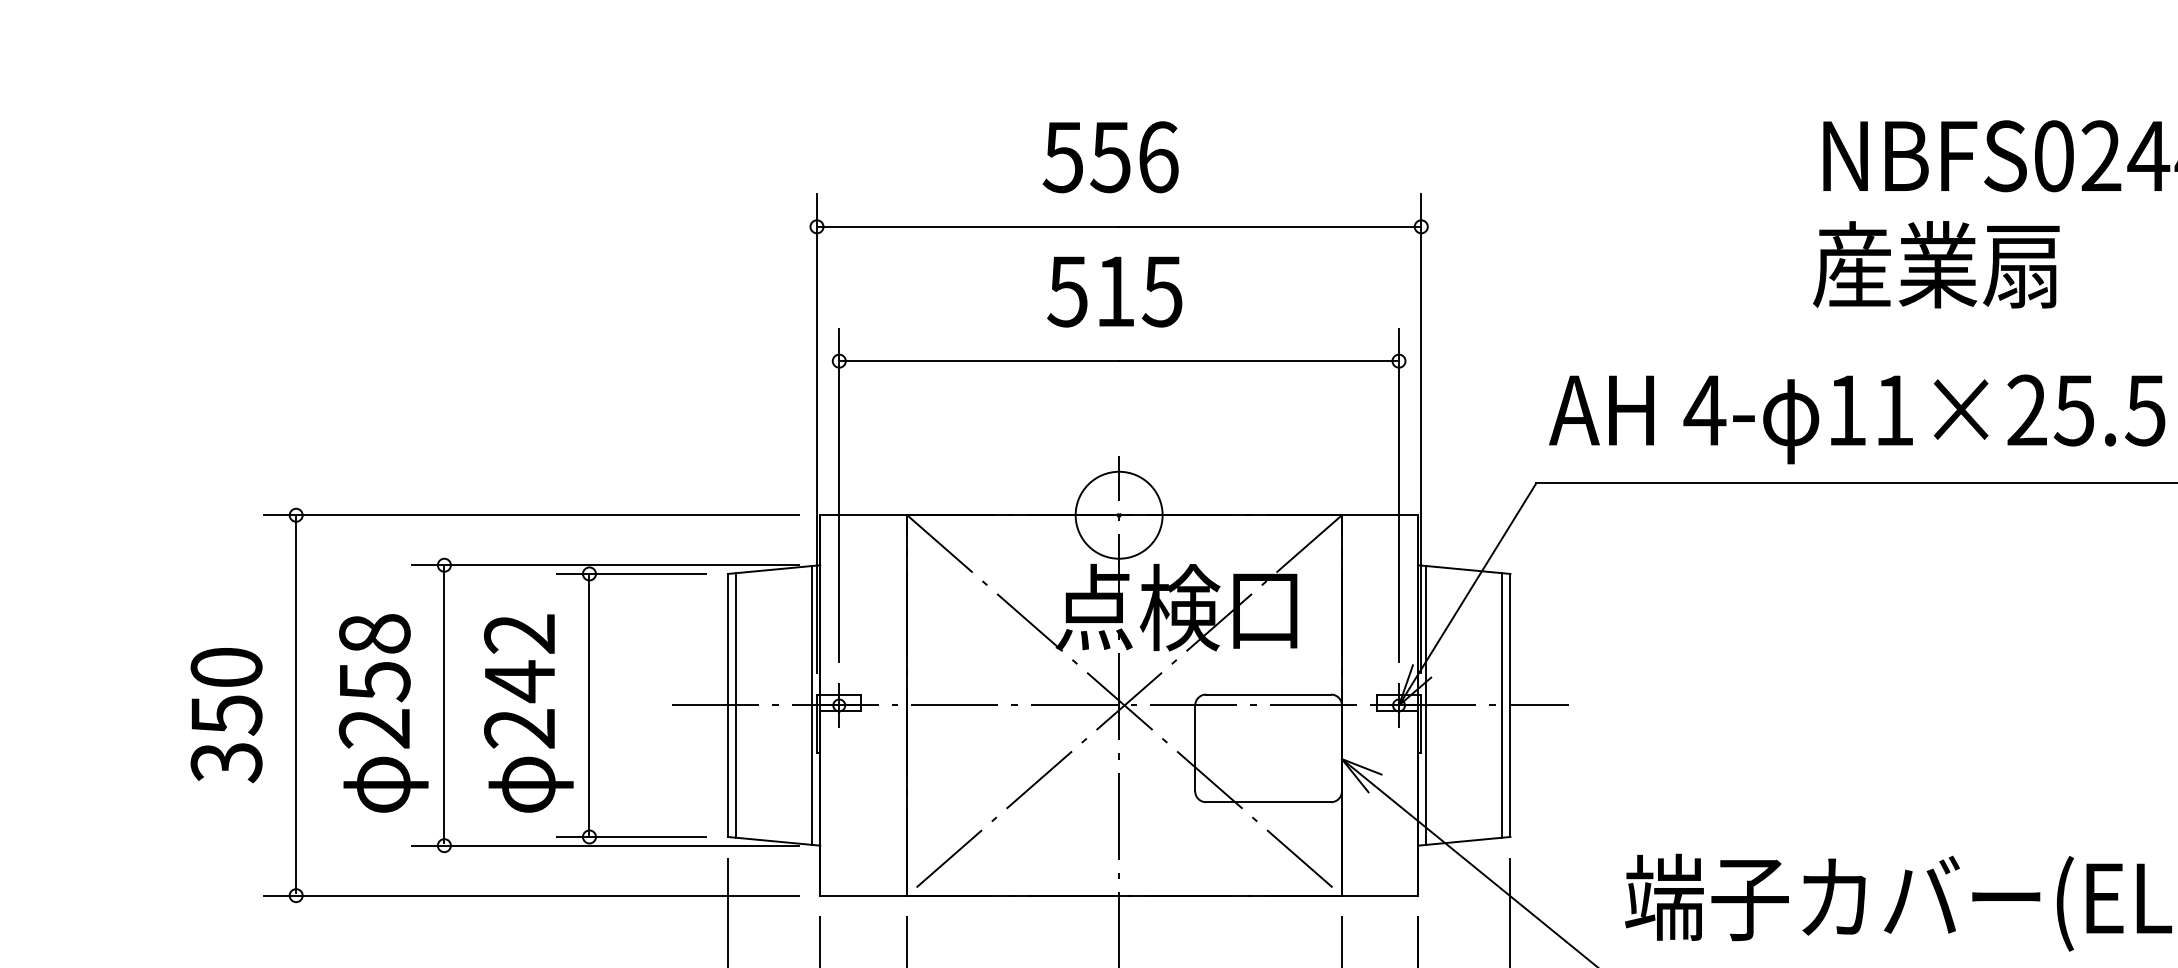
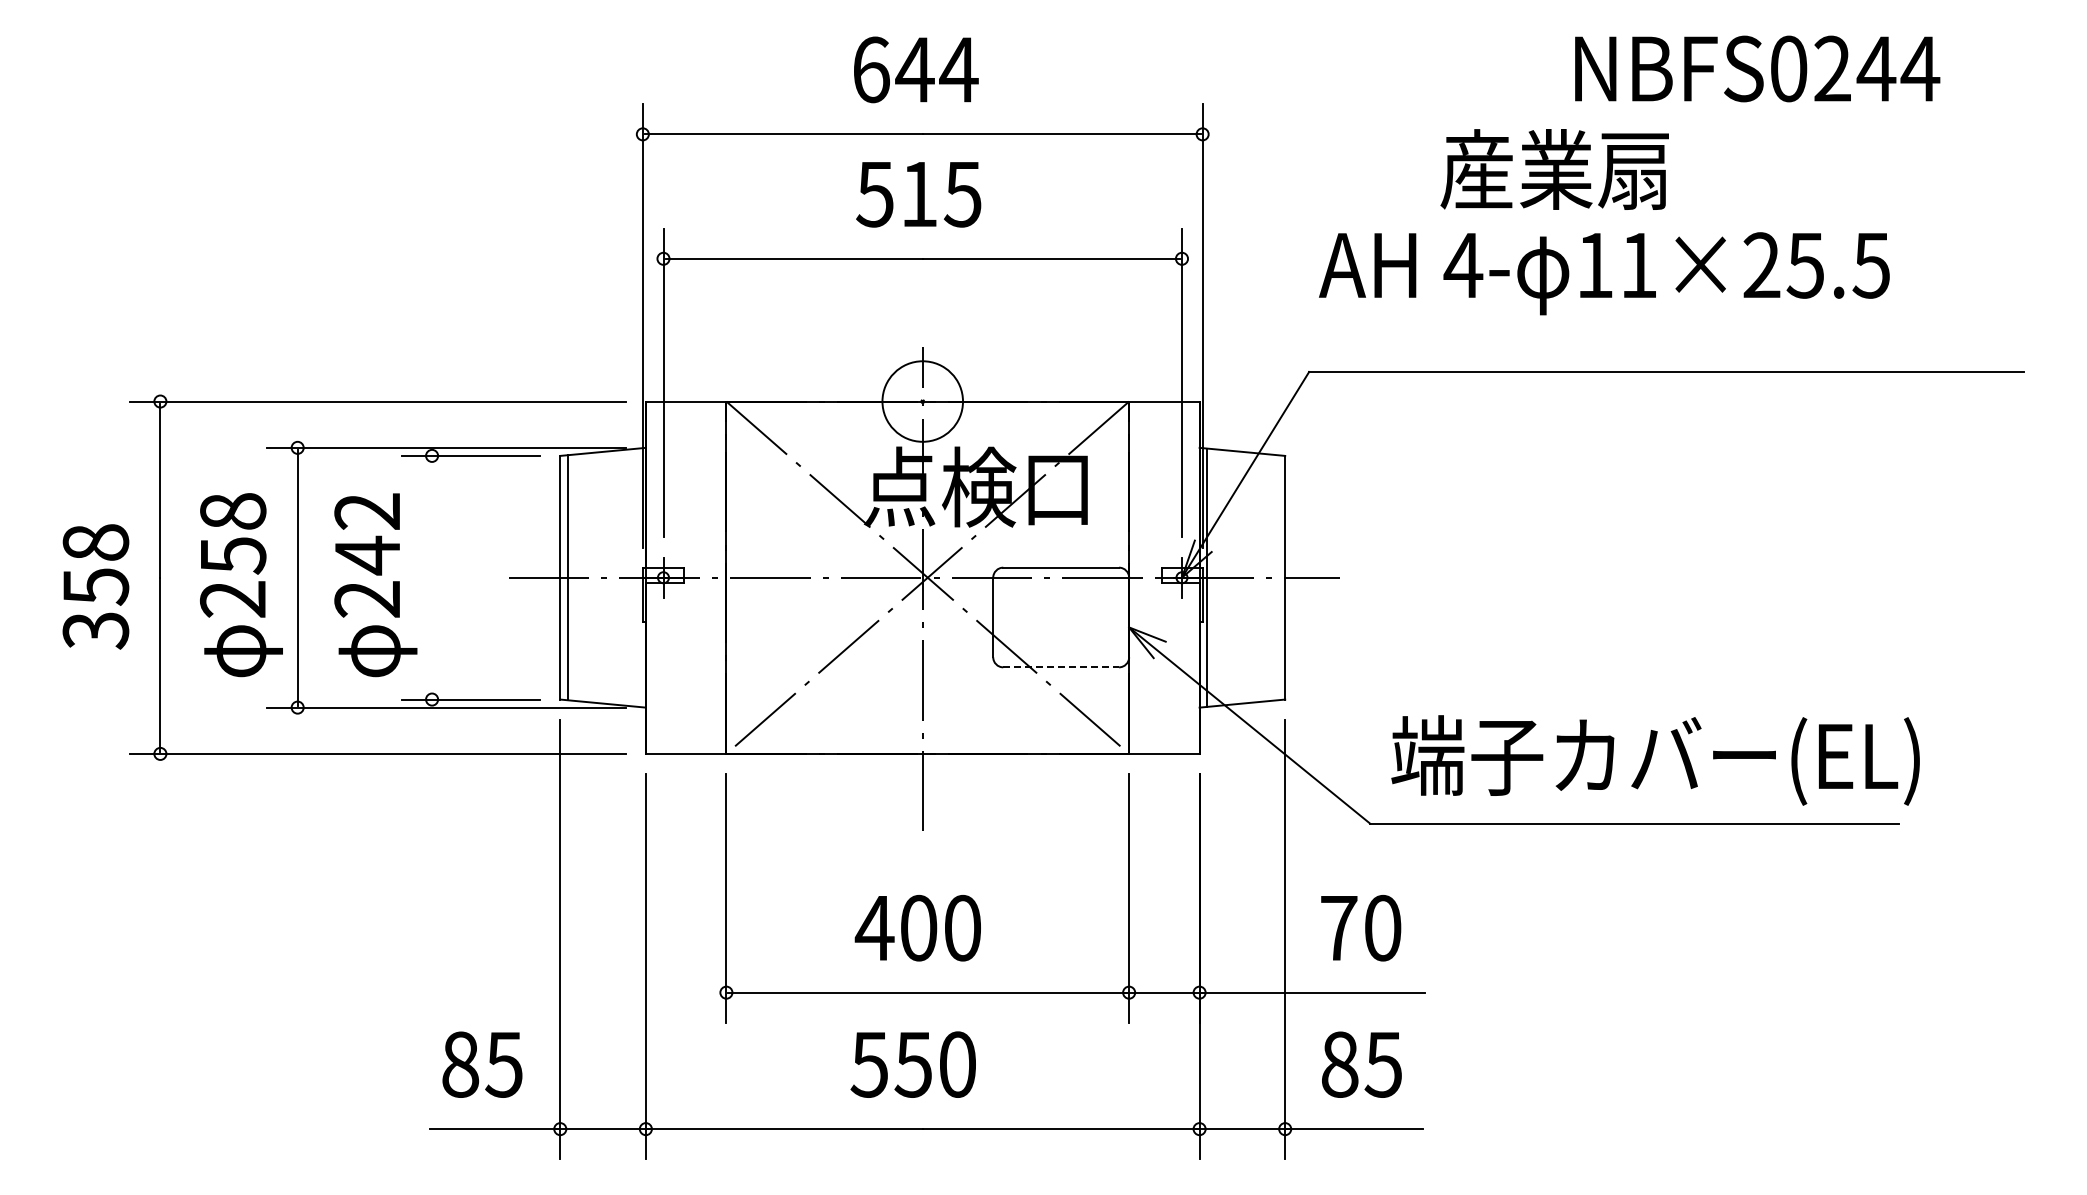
text: (1110, 156) -> (914, 69), 556 -> 644
text: (1936, 264) -> (1554, 169), moved
text: (1857, 419) -> (1604, 273), moved
text: (226, 667) -> (95, 542), 350 -> 358
line: (589, 705) -> (432, 577), removed
line: (812, 705) -> (638, 577), removed
line: (1502, 705) -> (1277, 577), removed
line: (1268, 802) -> (1061, 667), solid -> dashed

